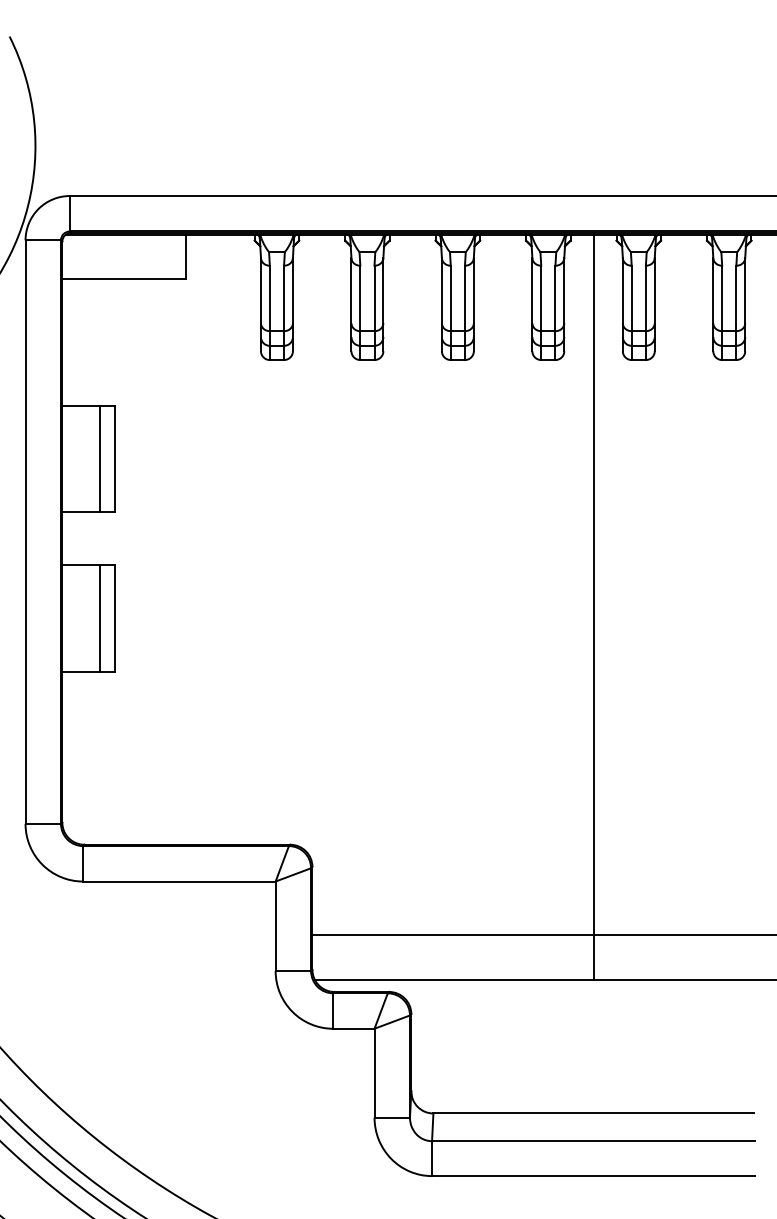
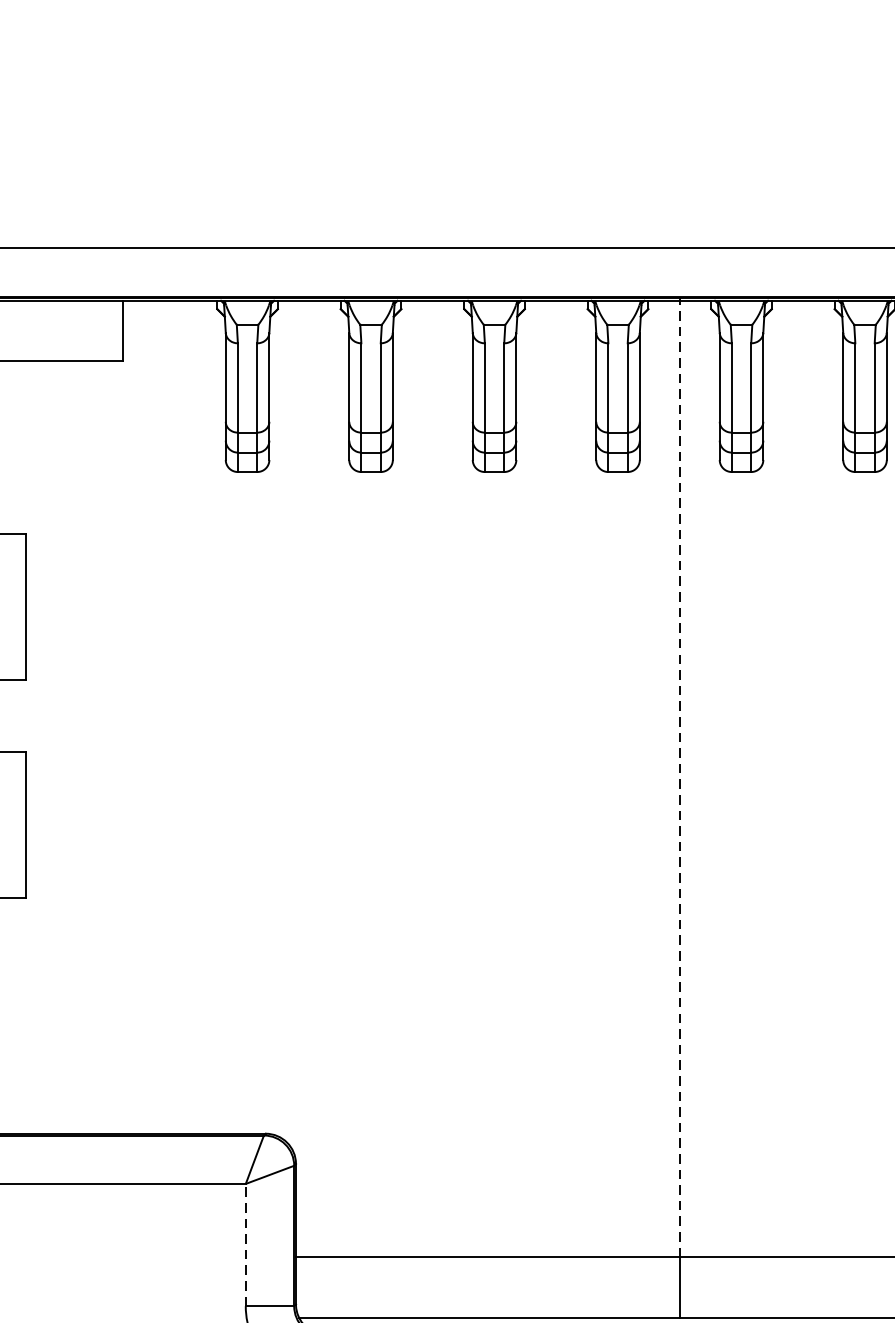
line: (100, 458) -> (6, 606), removed
line: (593, 584) -> (679, 778), solid -> dashed
line: (100, 618) -> (6, 824), removed
line: (275, 926) -> (245, 1245), solid -> dashed

